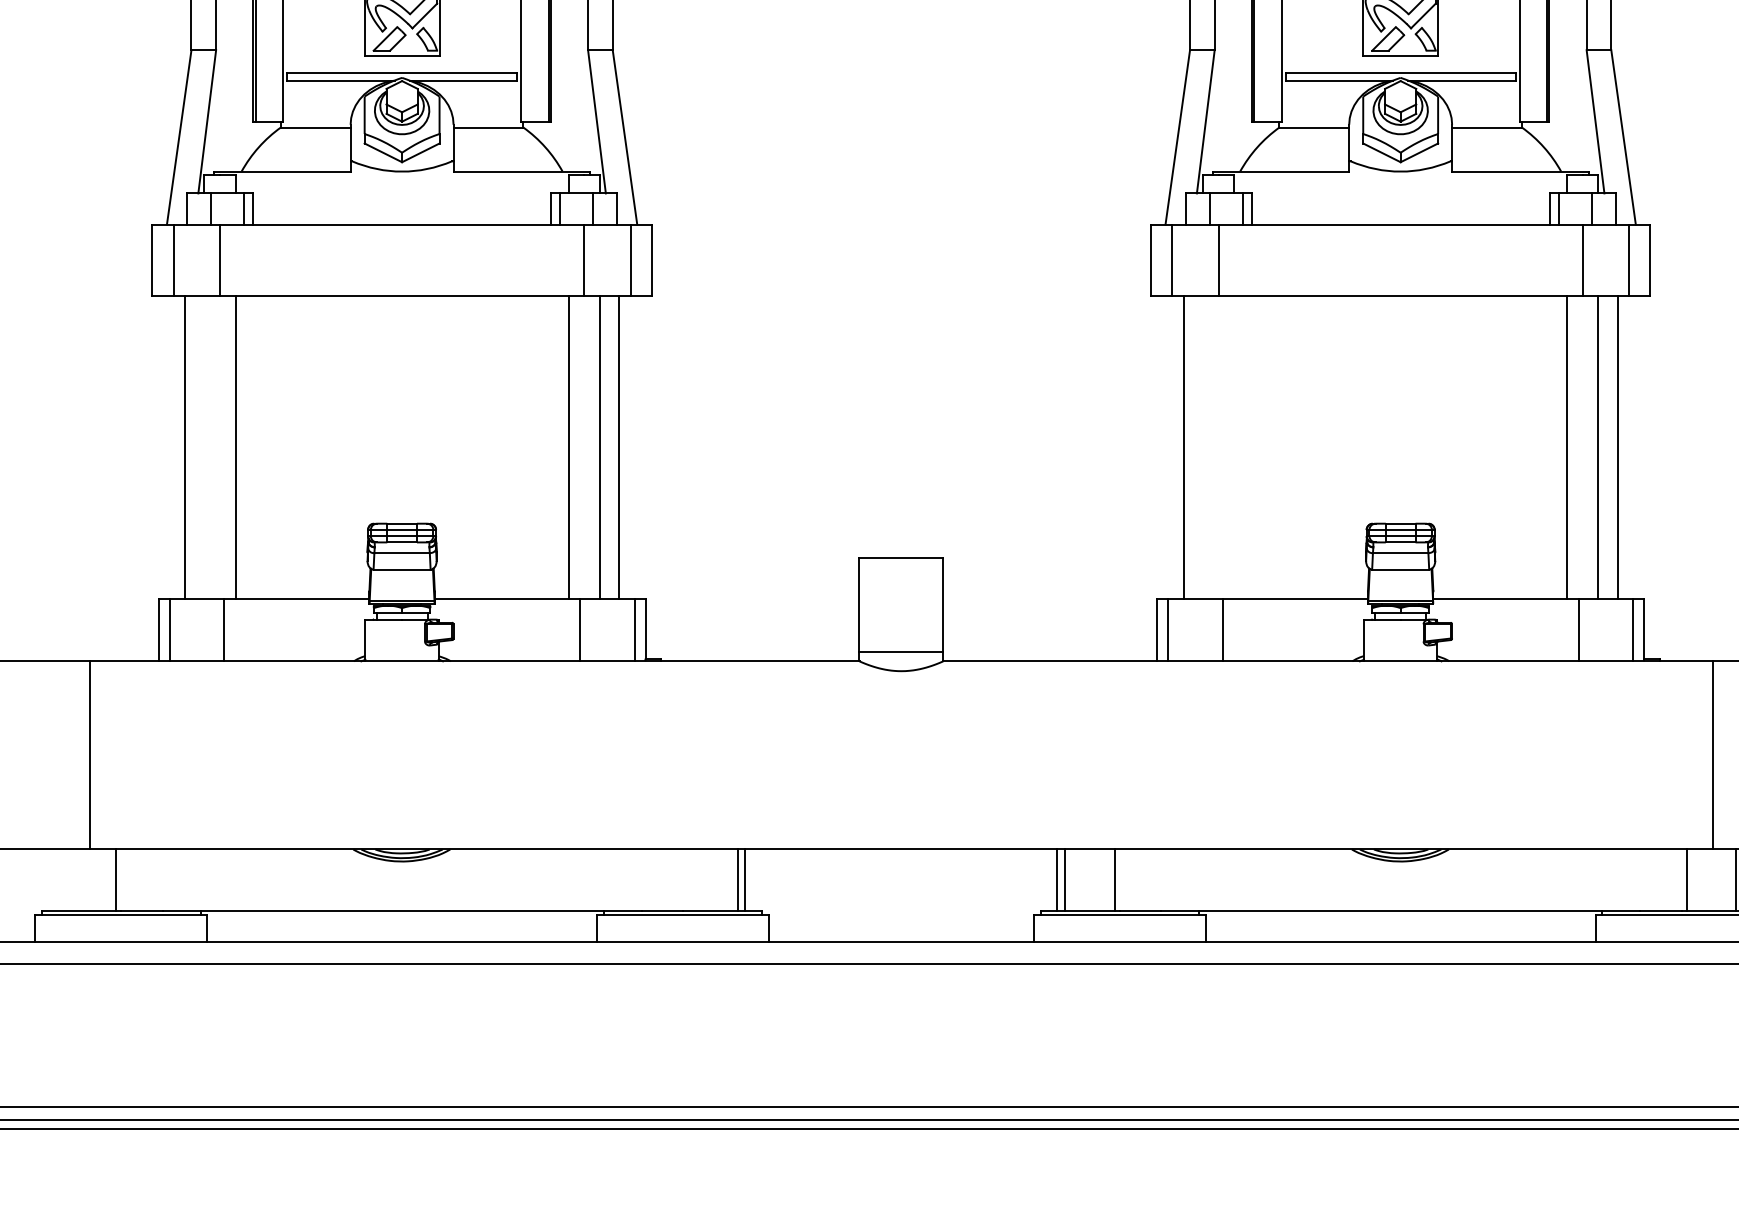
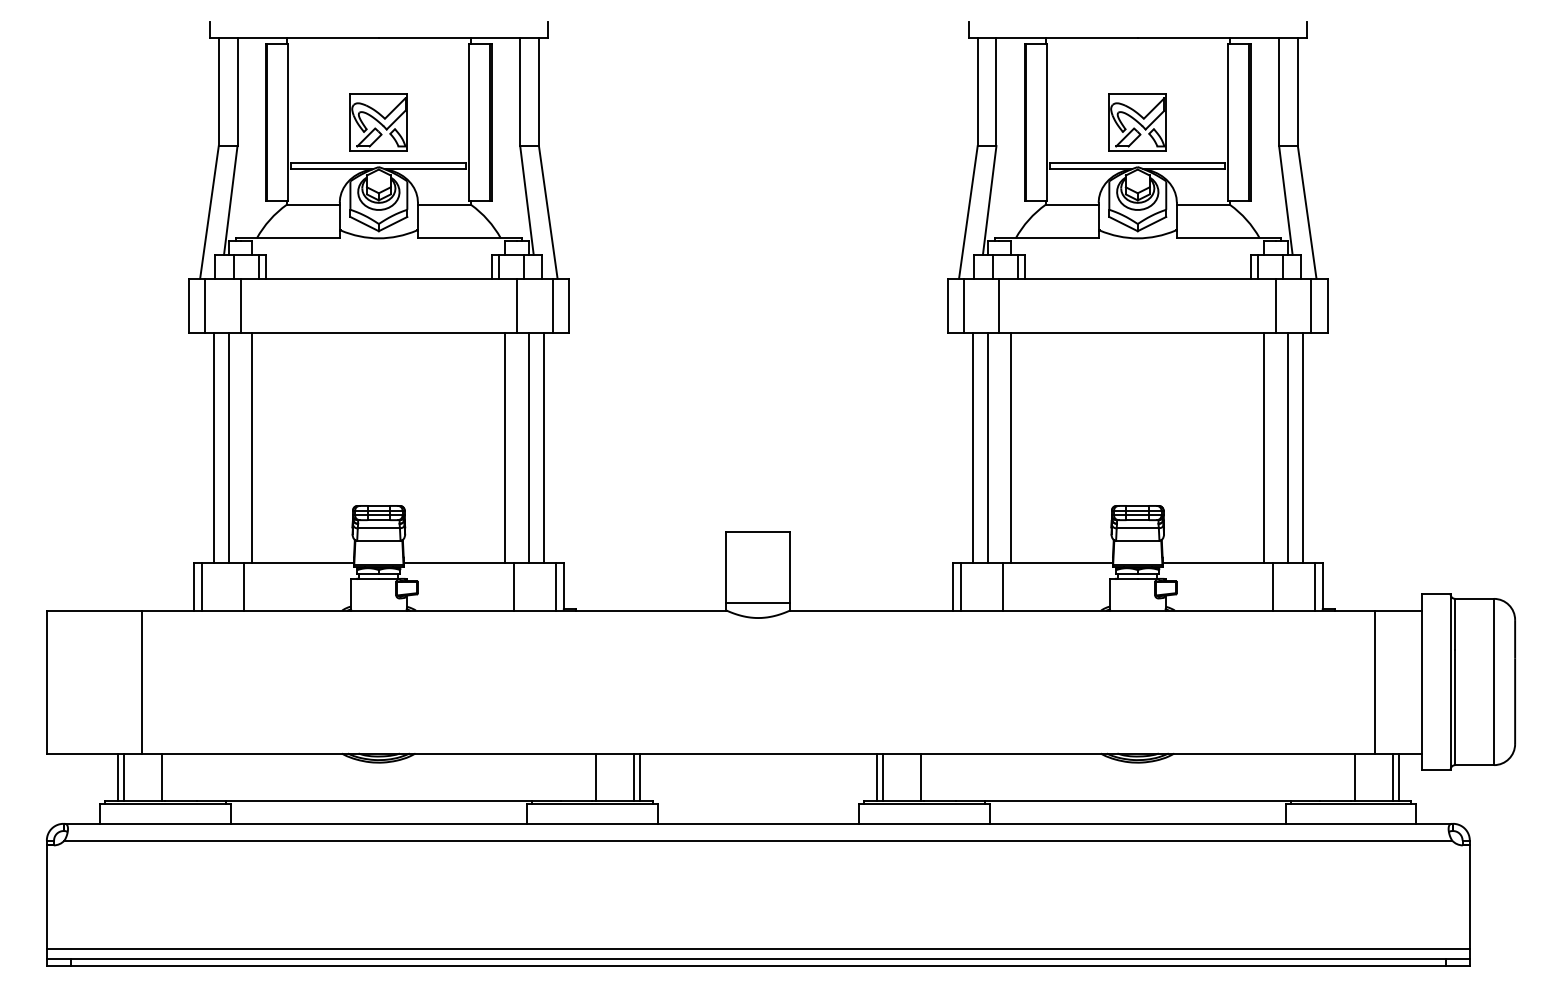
line: (204, 448) -> (228, 448), added
line: (1202, 448) -> (987, 448), added
line: (1234, 448) -> (1011, 448), added
line: (59, 879) -> (118, 776), added
line: (66, 879) -> (123, 776), added
line: (688, 879) -> (596, 776), added

